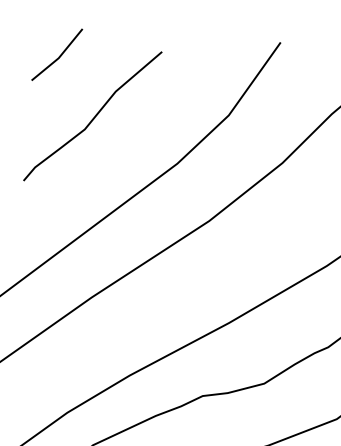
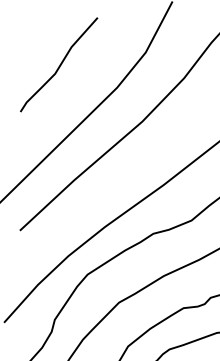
line: (59, 54) -> (32, 28), removed

